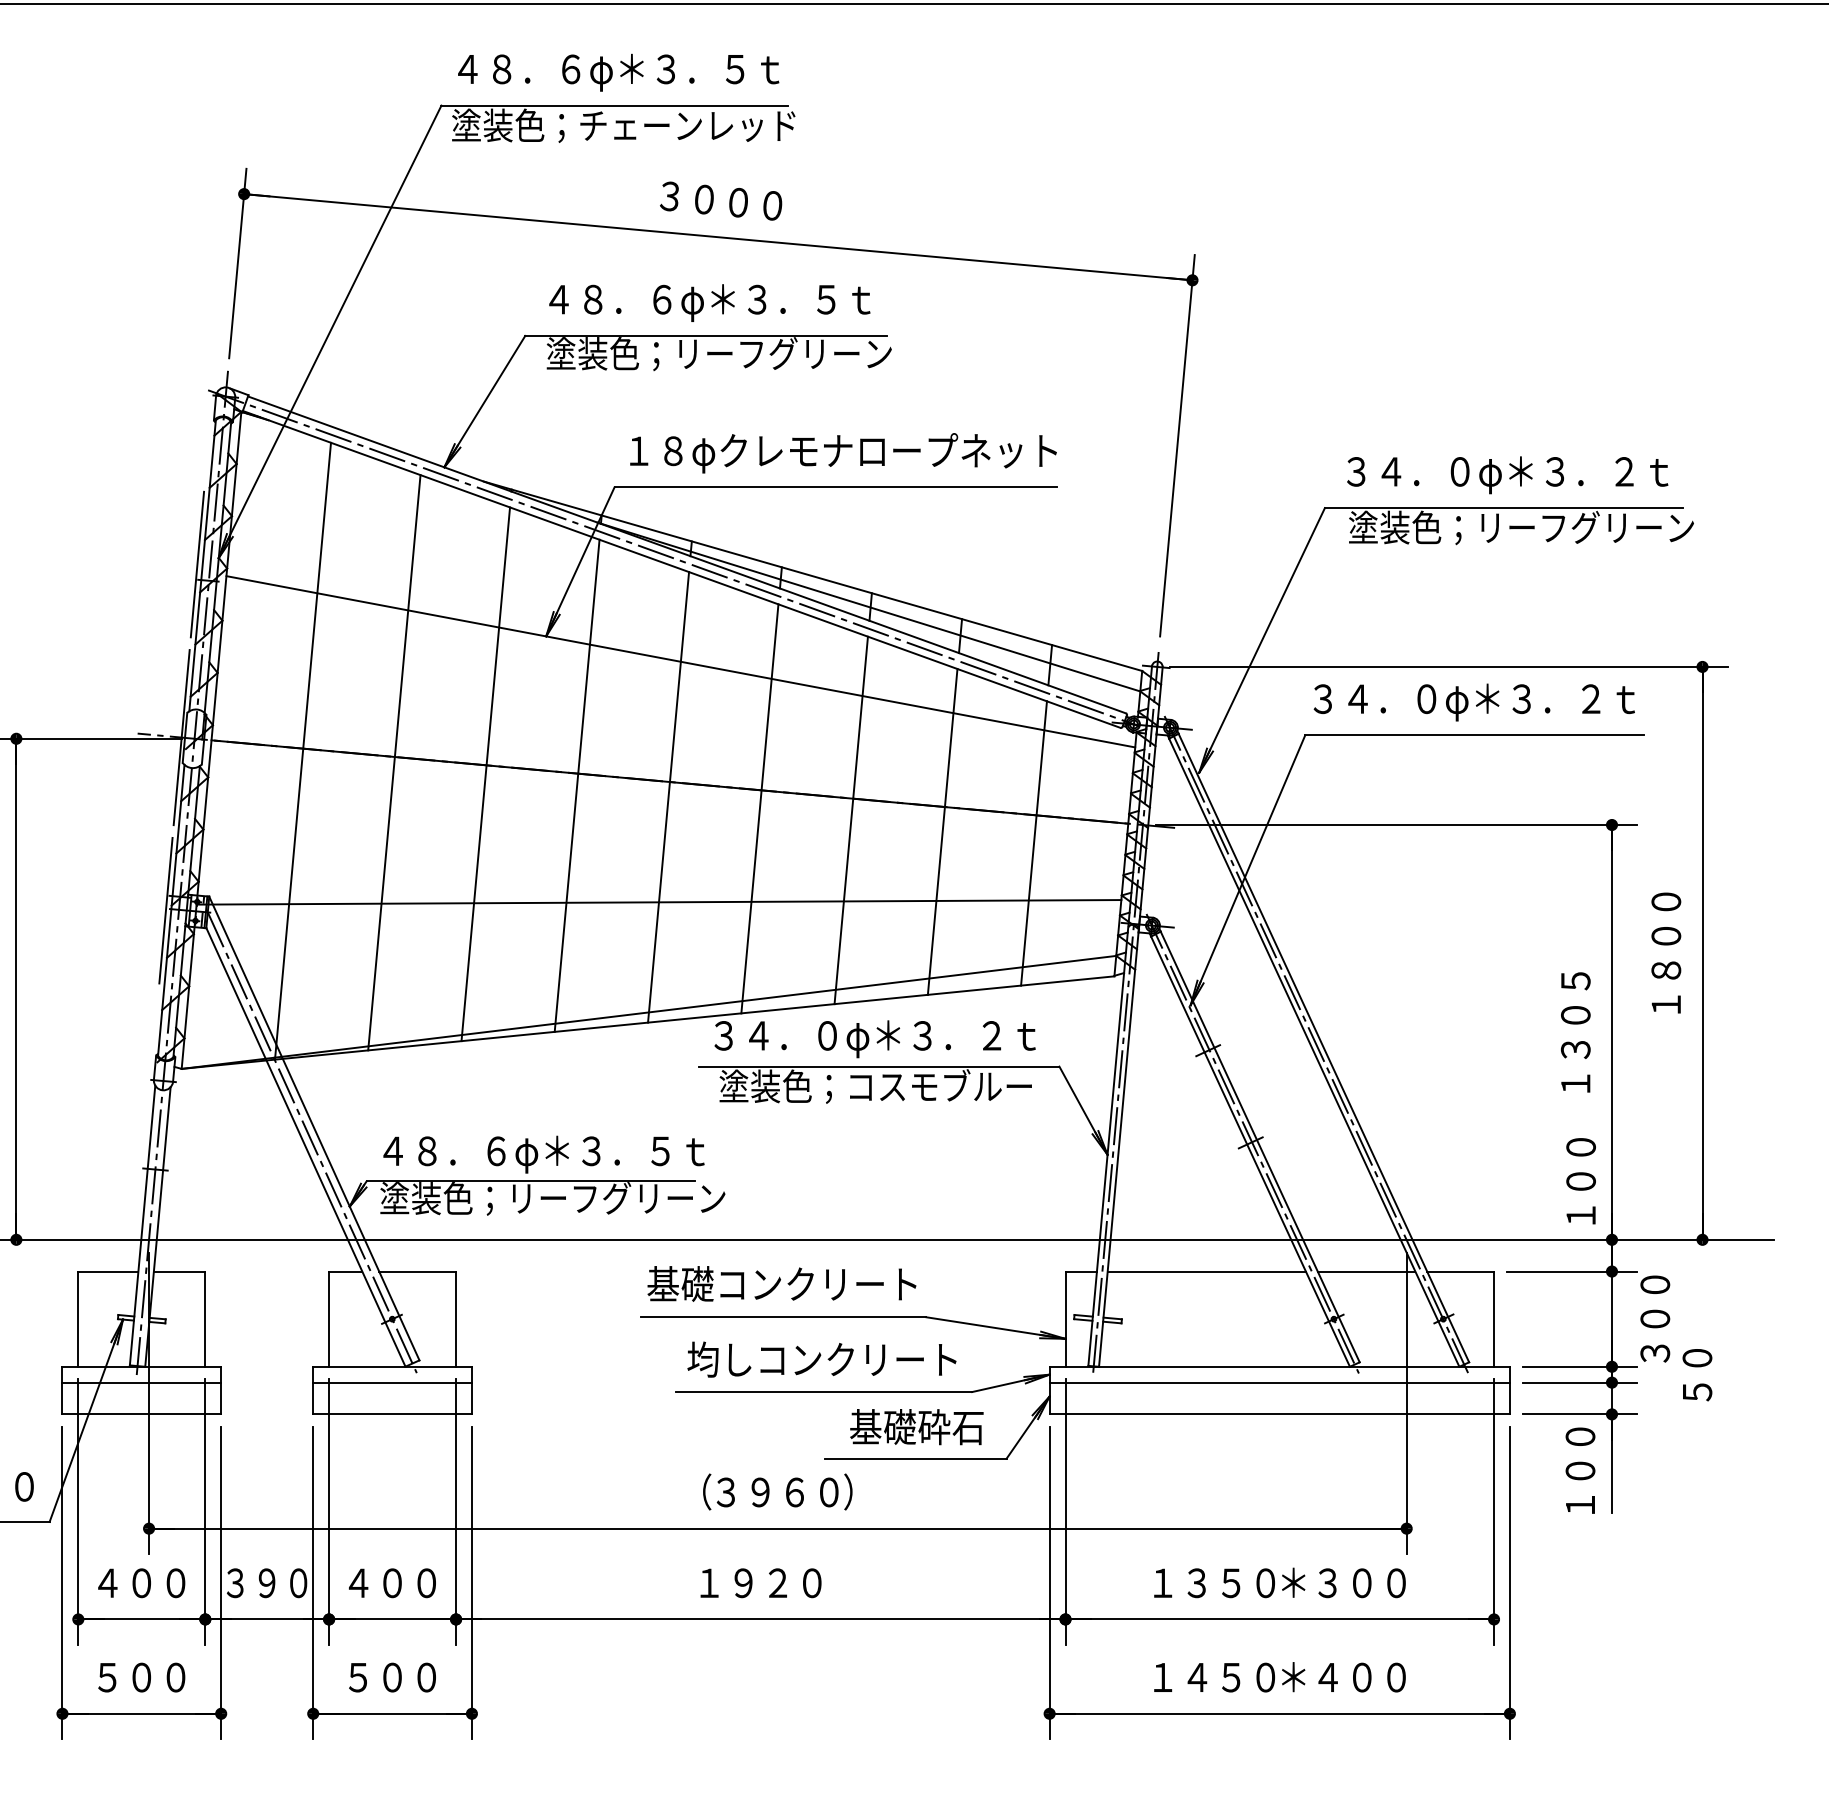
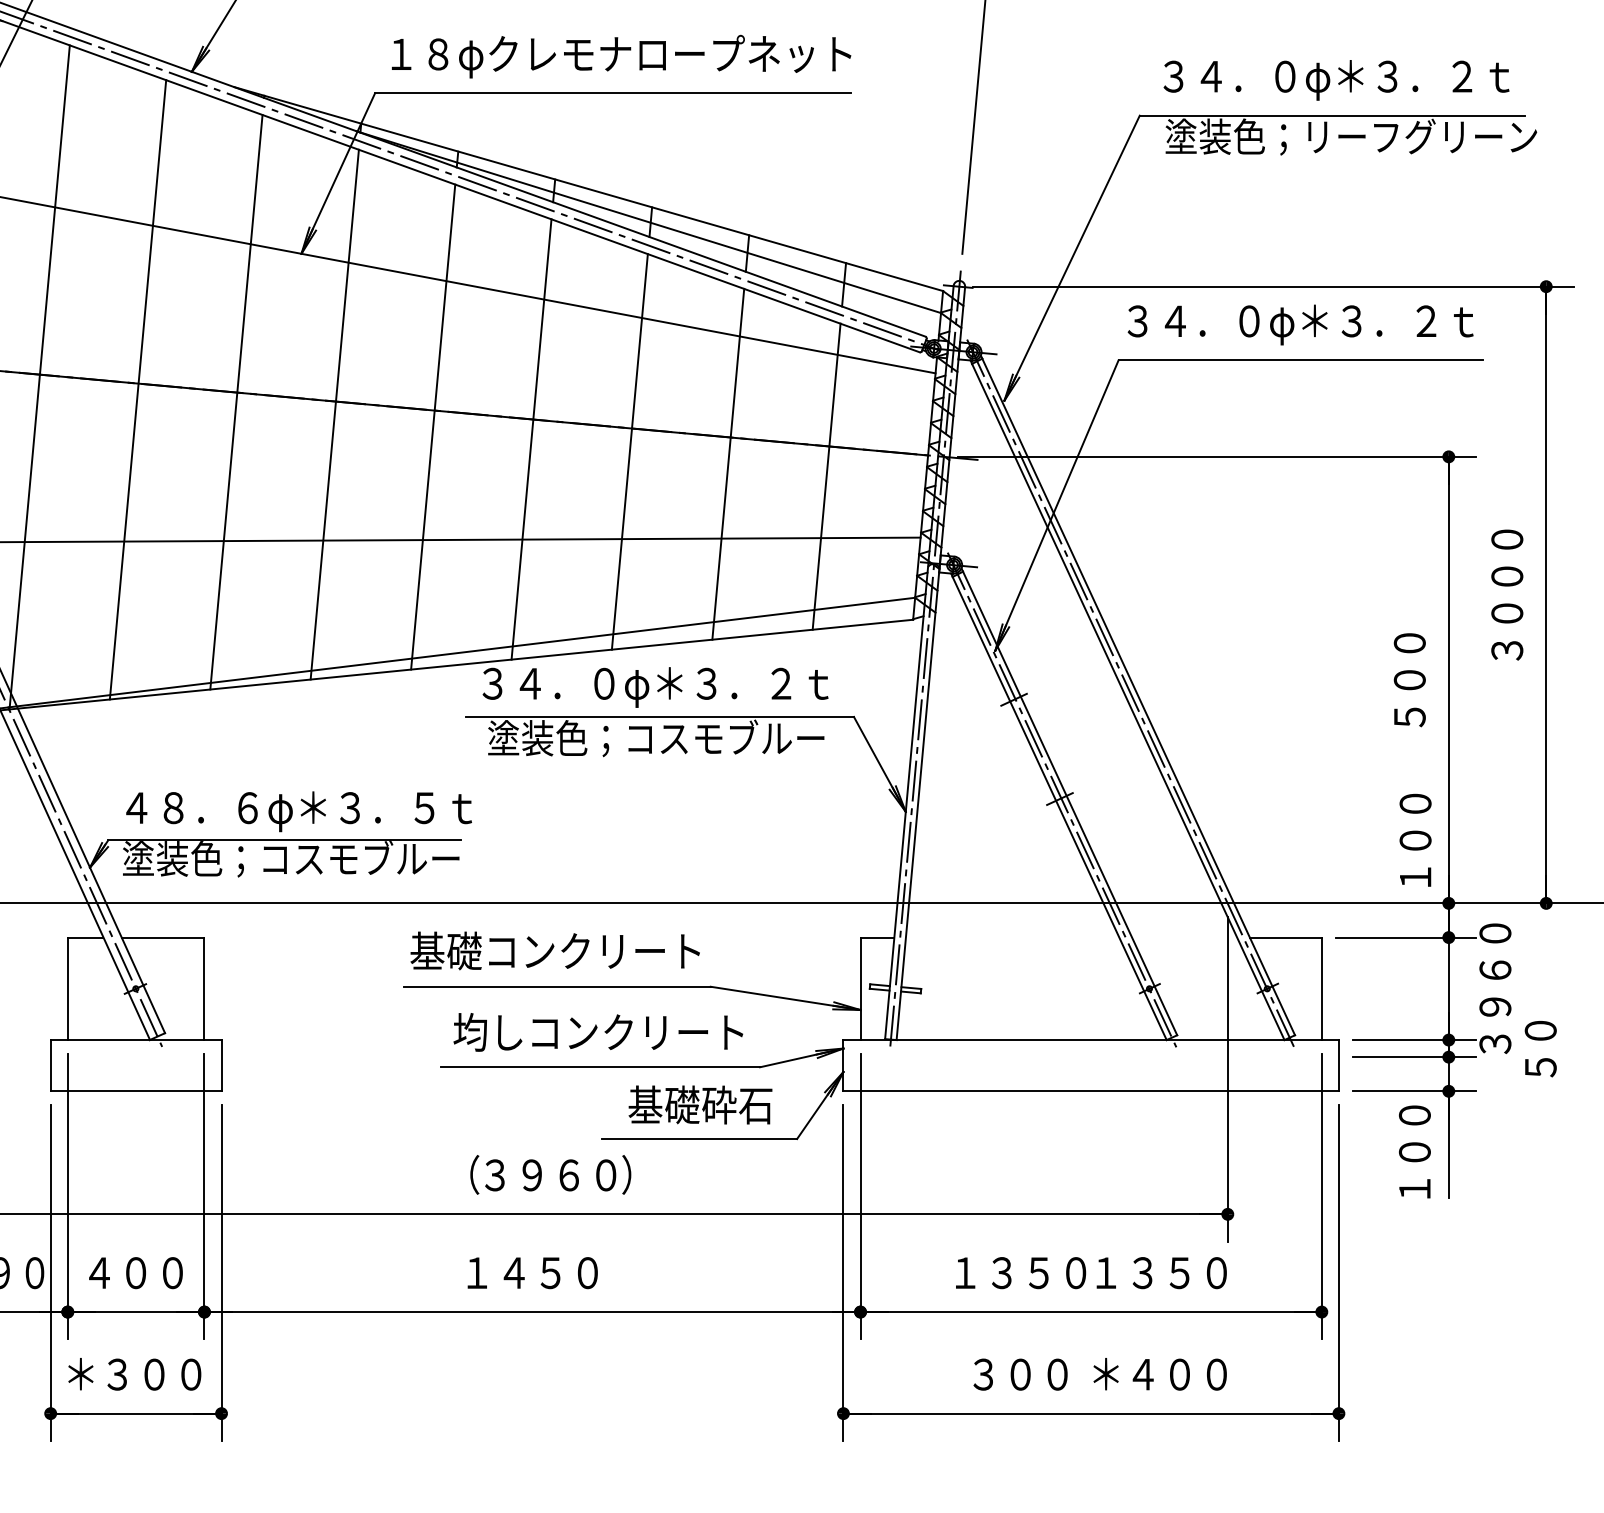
text: (1666, 987) -> (1507, 631), １８００ -> ３０００
text: (1575, 1032) -> (1409, 680), １３０５ -> ５００
text: (617, 1198) -> (378, 858), 塗装色；リーフグリーン -> 塗装色；コスモブルー
line: (1206, 1271) -> (1012, 937), removed
line: (1366, 1271) -> (1184, 937), removed
text: (1655, 1318) -> (1495, 988), ３００ -> ３９６０
line: (392, 1382) -> (136, 1056), removed
line: (1279, 1382) -> (1090, 1056), removed
text: (1326, 1582) -> (1141, 1272), ＊３００ -> １３５０
text: (760, 1583) -> (532, 1273), １９２０ -> １４５０
text: (391, 1677) -> (134, 1374), ５００ -> ＊３００
text: (1214, 1677) -> (1020, 1374), １４５０ -> ３００

